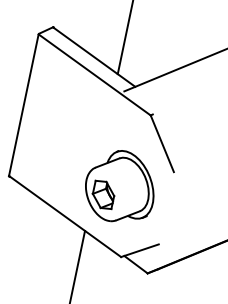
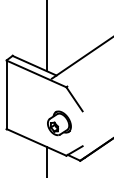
part: (120, 187) -> (59, 123), size x0.7

